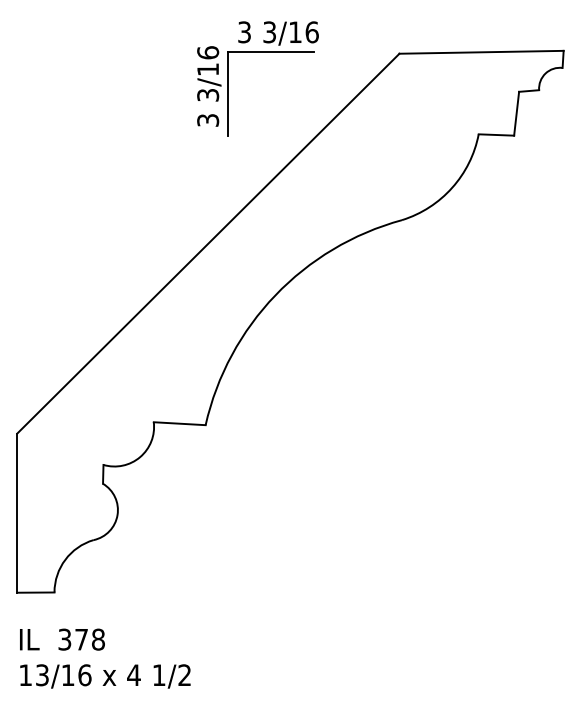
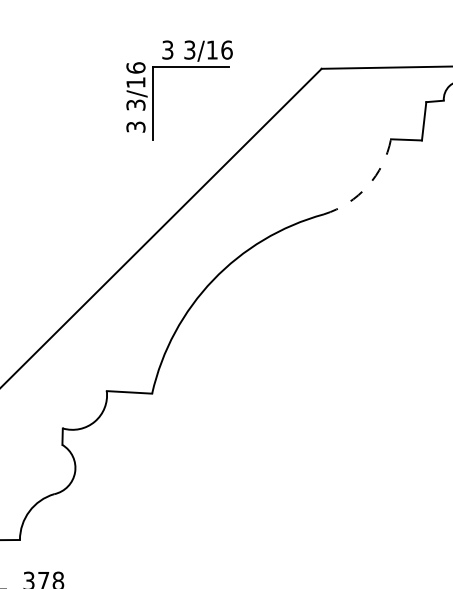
part: (257, 52) -> (179, 67), moved
arc: (452, 187) -> (368, 185), solid -> dashed

